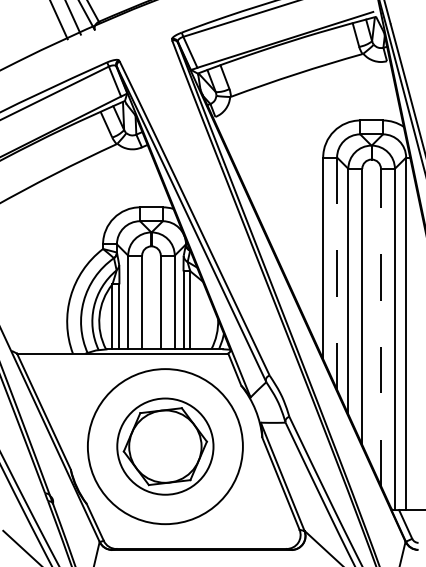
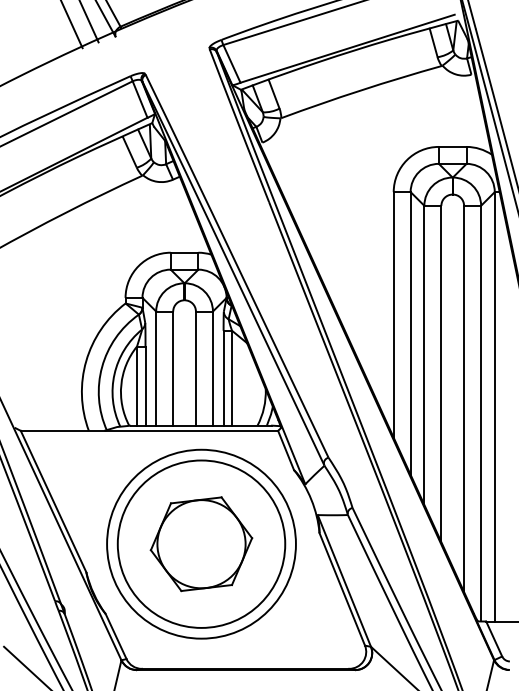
line: (337, 274) -> (411, 334), dashed -> solid
line: (381, 327) -> (464, 399), dashed -> solid
circle: (165, 446) -> (201, 544), size x1.43

